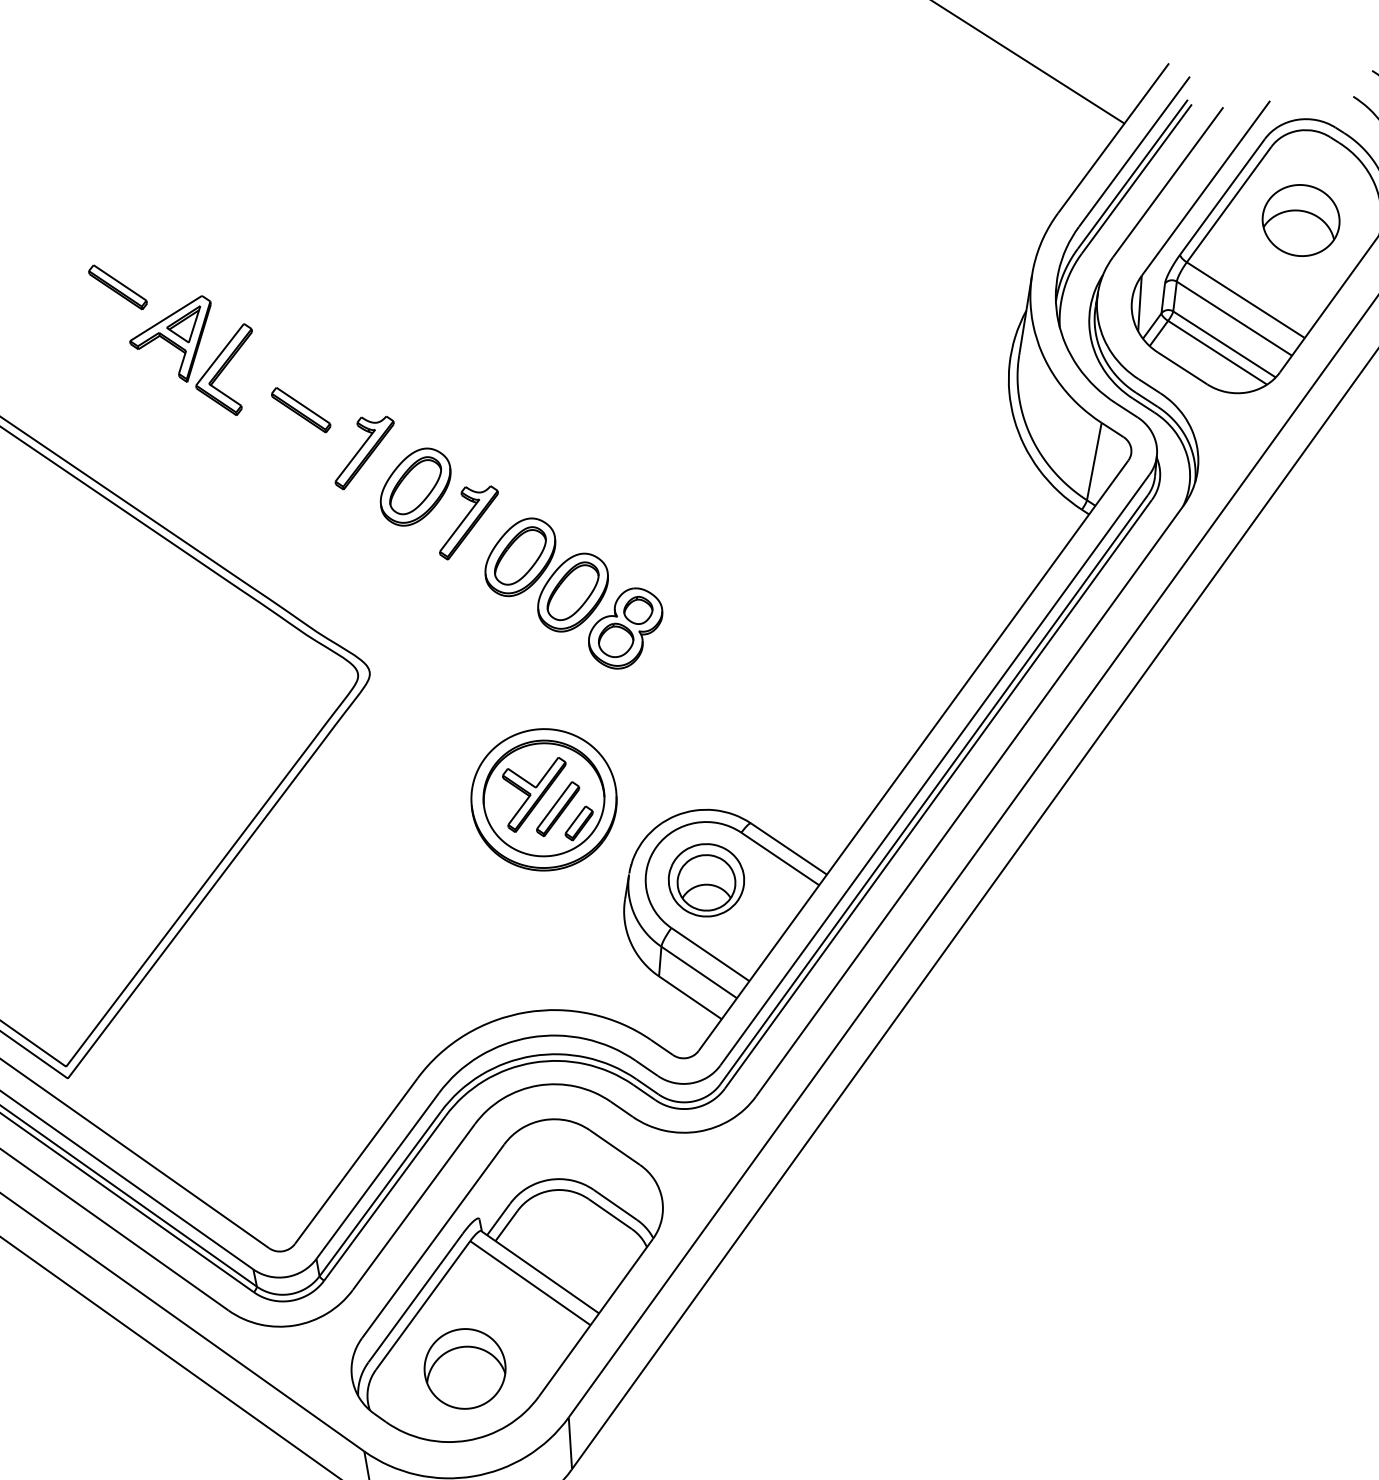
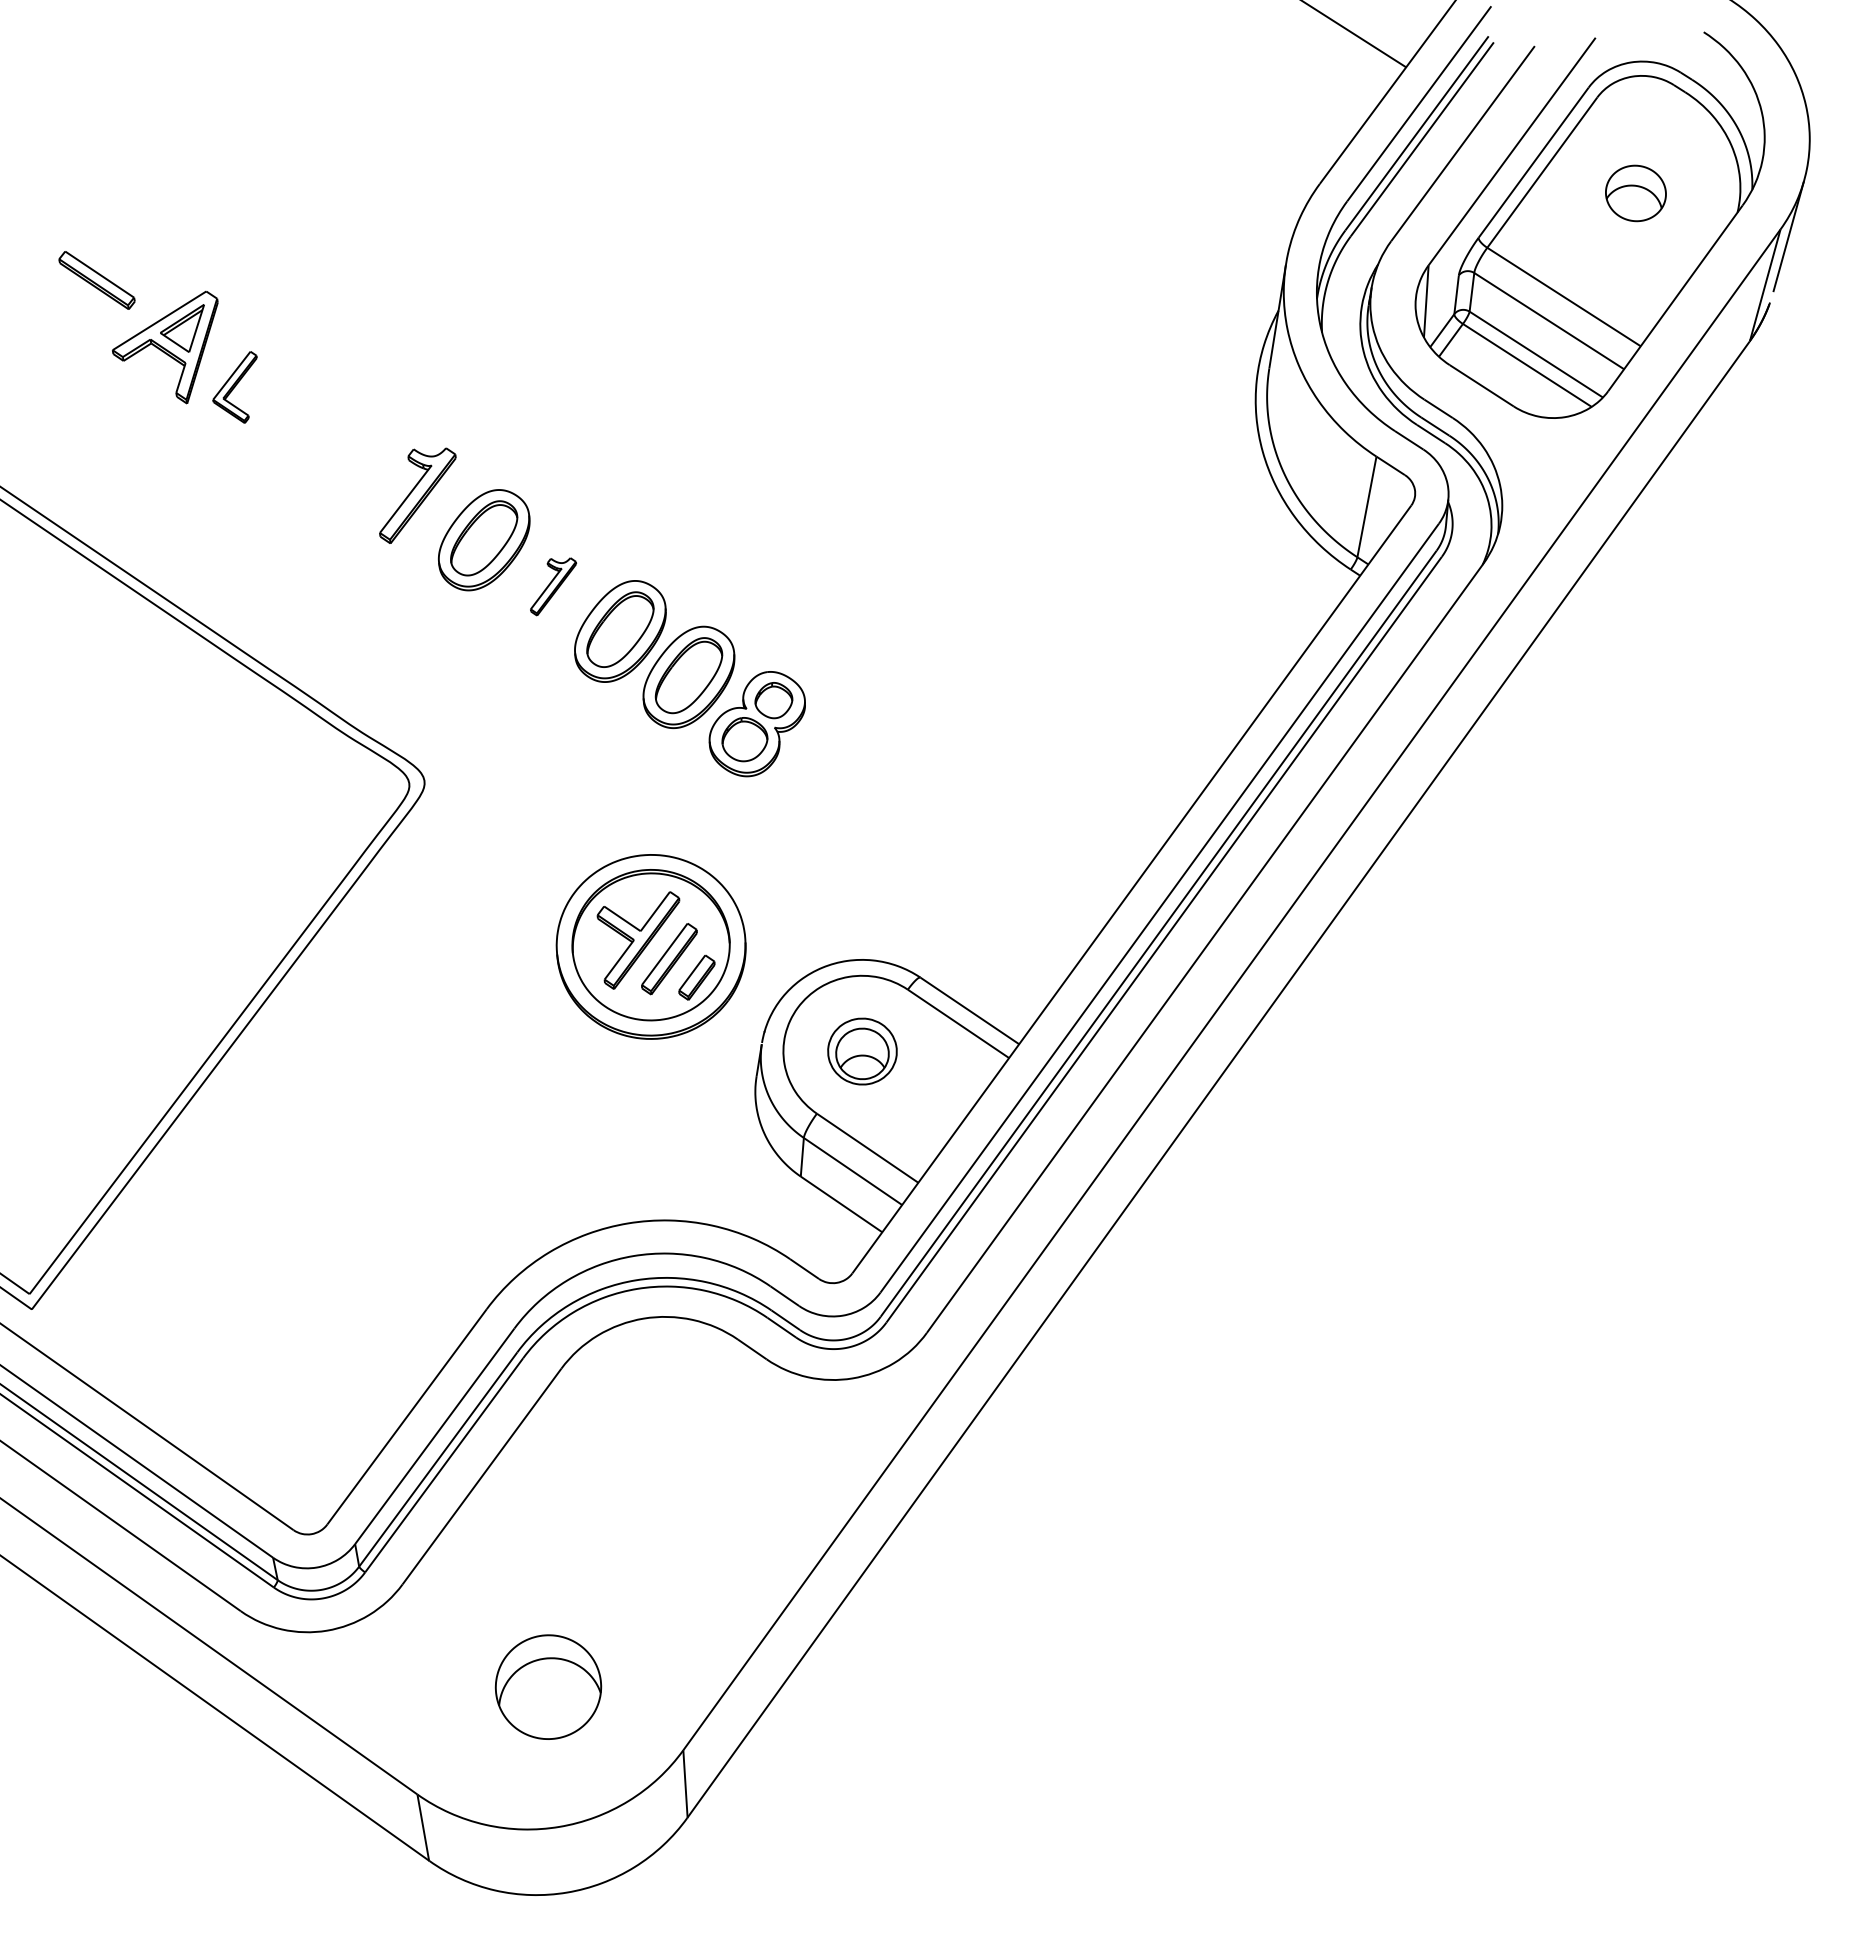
part: (1300, 220) -> (1635, 193), size x0.6
part: (223, 369) -> (234, 387), size x0.6
part: (301, 409) -> (335, 439), removed
part: (468, 522) -> (553, 586), size x0.6
part: (706, 880) -> (862, 1051), size x0.7
part: (506, 1280) -> (602, 1572), removed

